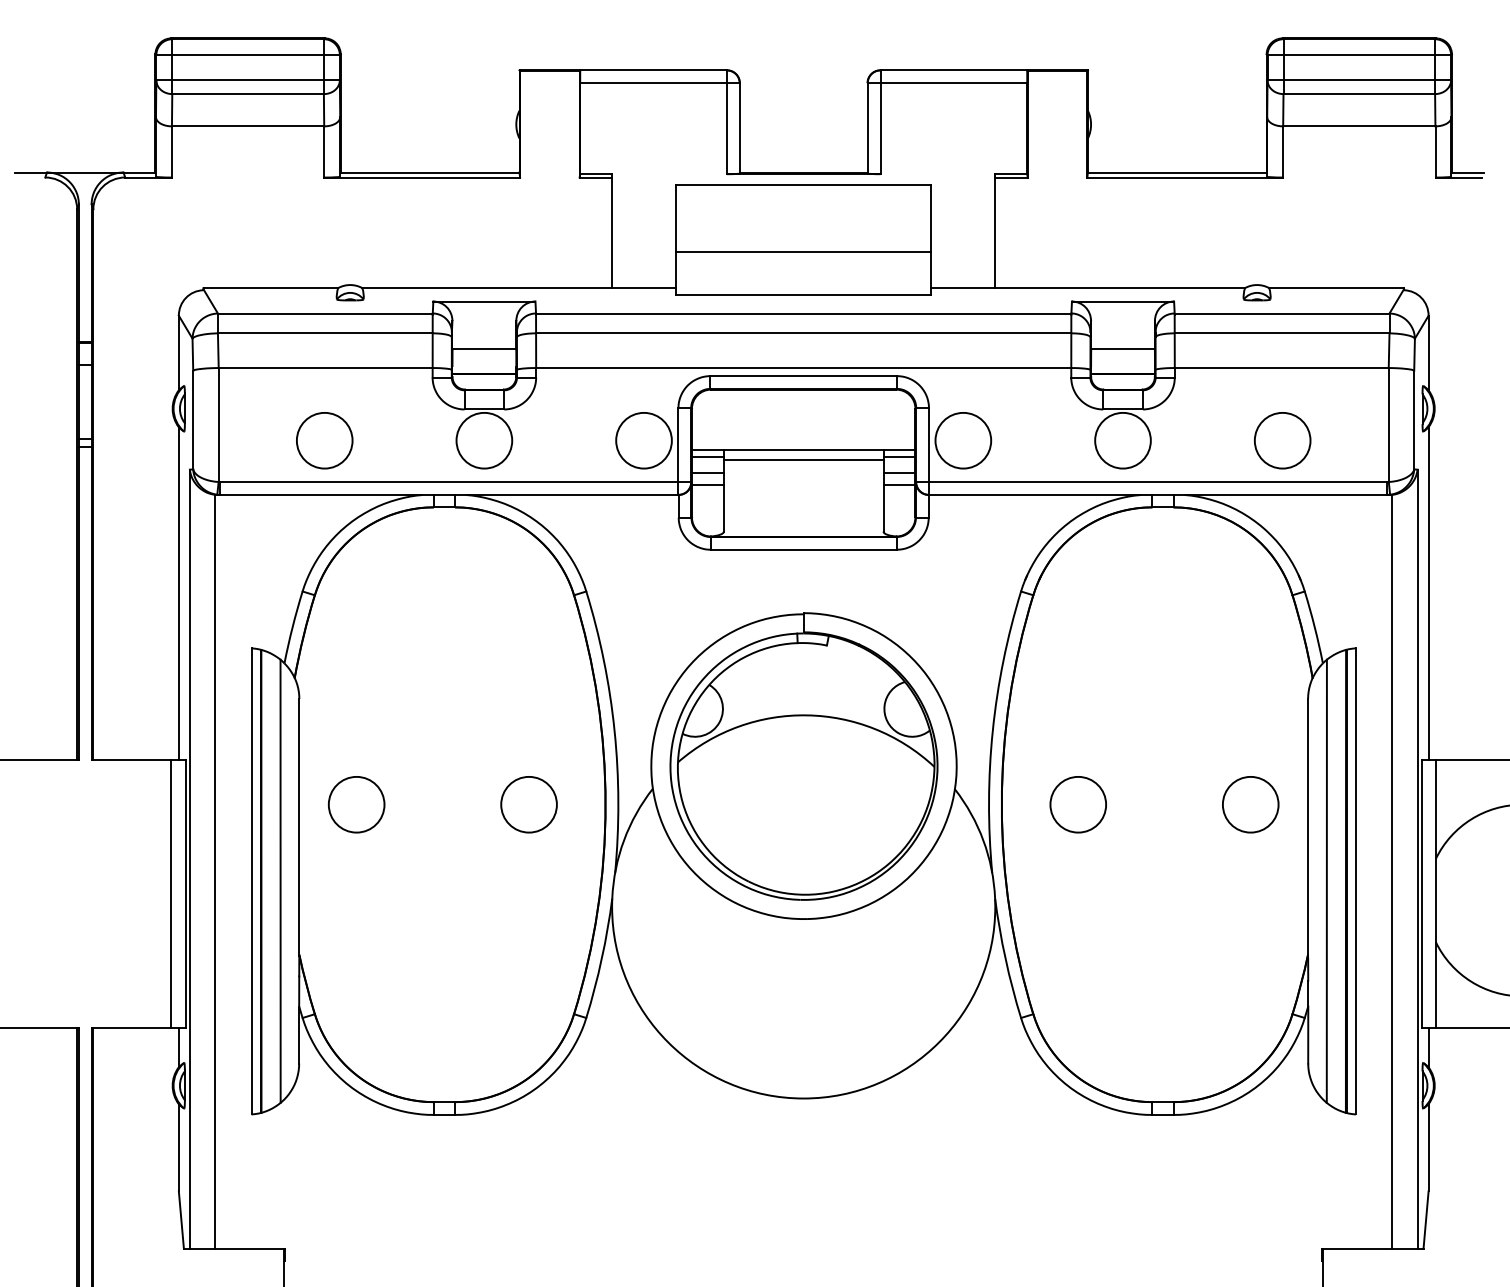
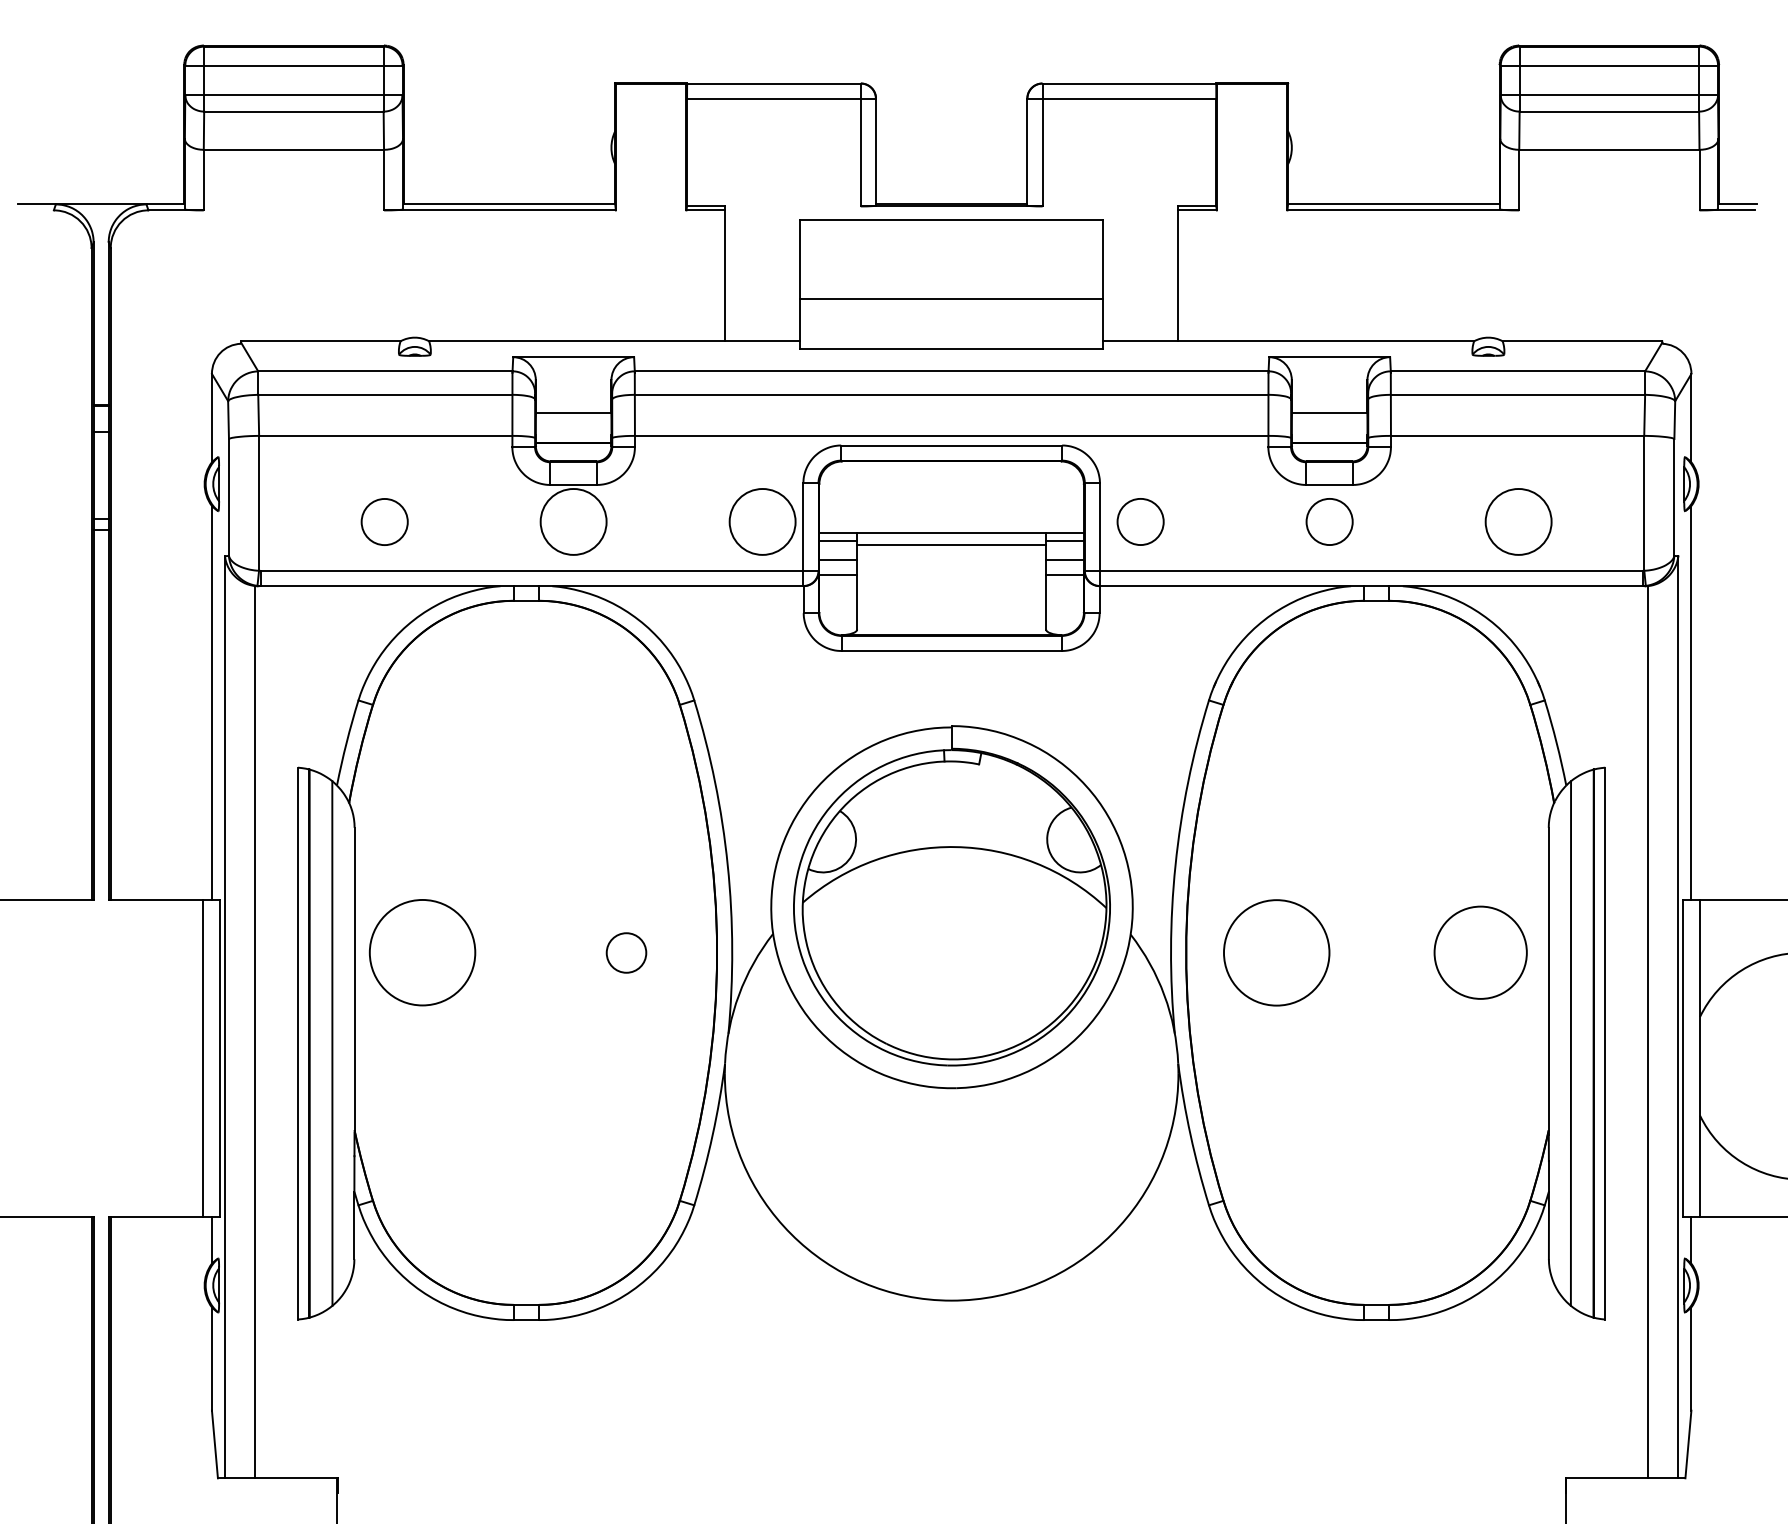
circle: (324, 440) -> (384, 521), size x0.7
circle: (963, 440) -> (1140, 521), size x0.7
circle: (1122, 440) -> (1329, 521), size x0.7
circle: (356, 804) -> (422, 952), size x1.6
circle: (528, 804) -> (625, 952), size x0.6
circle: (1078, 804) -> (1276, 952), size x1.6
circle: (1250, 804) -> (1480, 952), size x1.4

